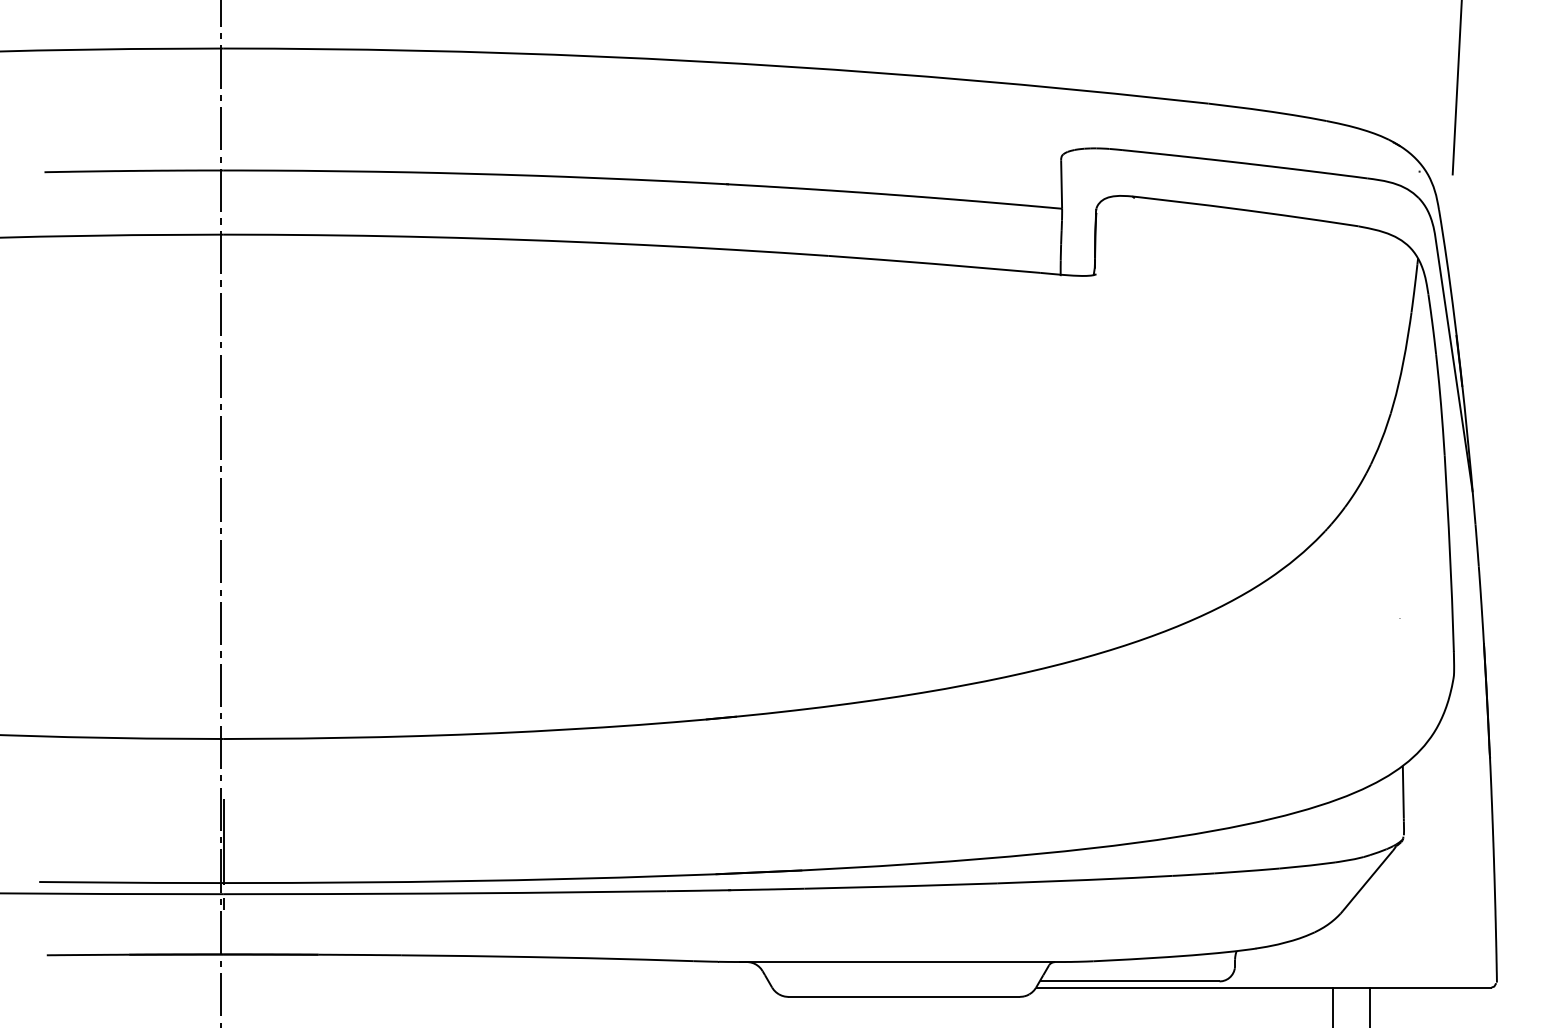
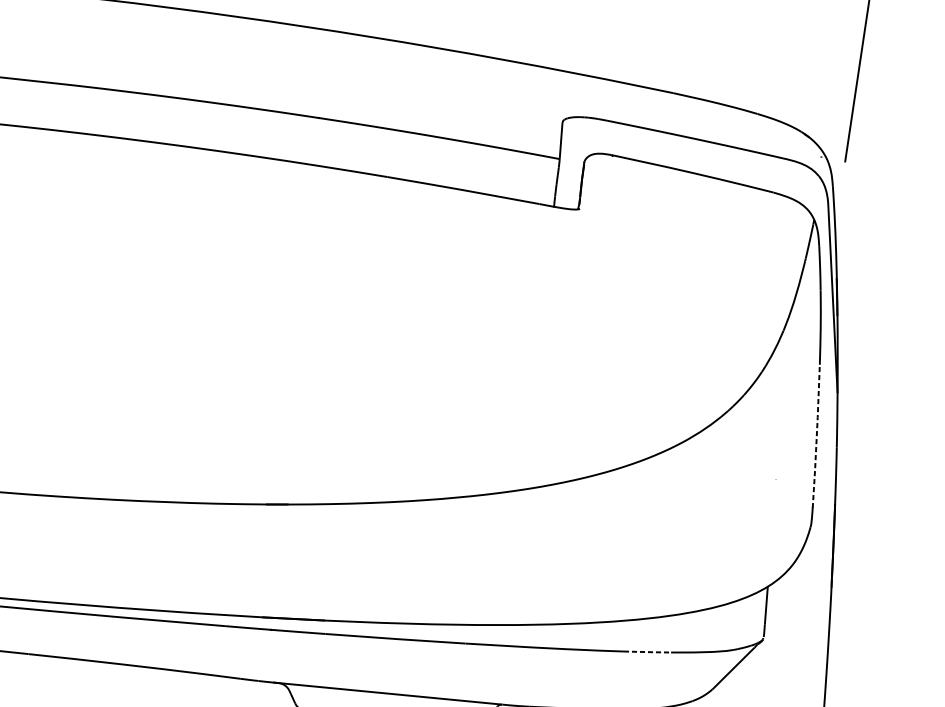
line: (1449, 554) -> (816, 436), solid -> dashed
line: (1247, 871) -> (647, 652), solid -> dashed

